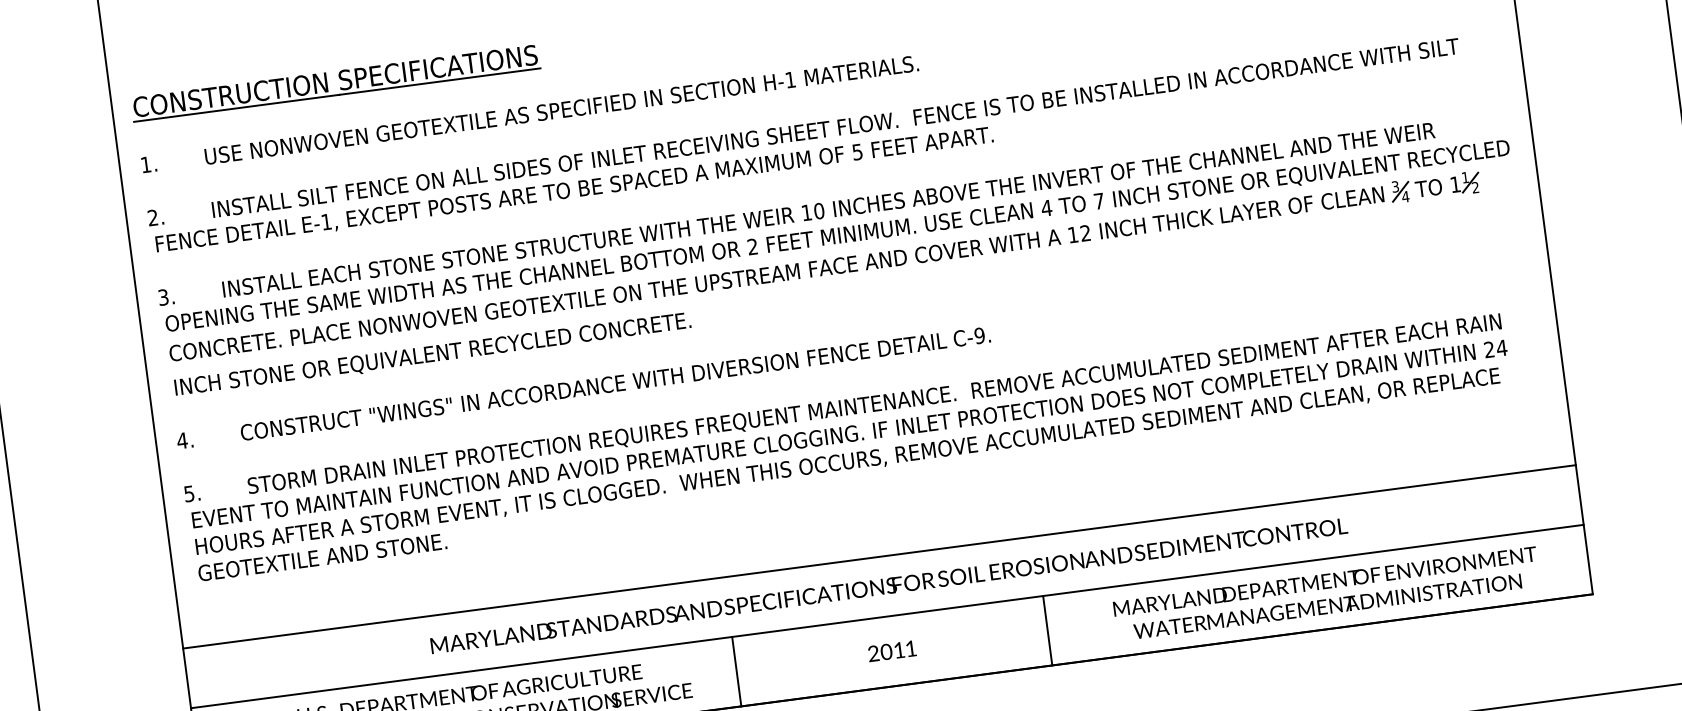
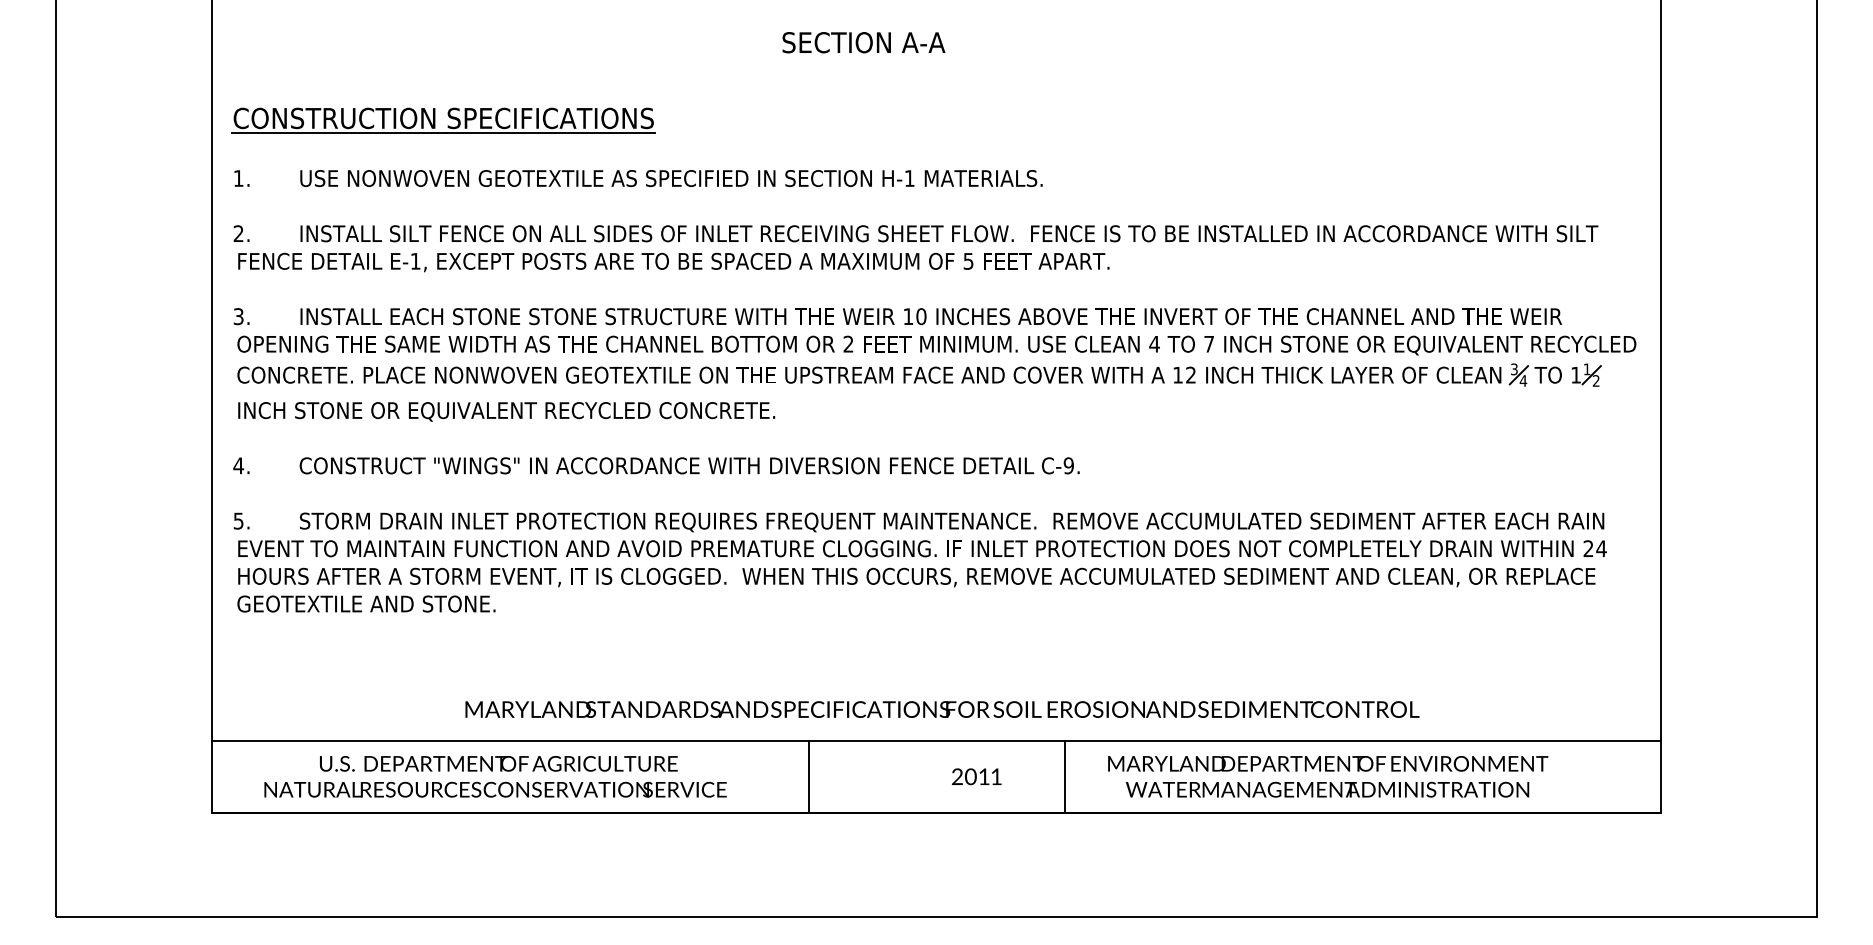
line: (879, 556) -> (936, 678), removed
text: (1327, 593) -> (1328, 776), moved
line: (1047, 630) -> (1064, 776), moved
text: (891, 650) -> (976, 776), moved
line: (736, 671) -> (808, 776), moved

